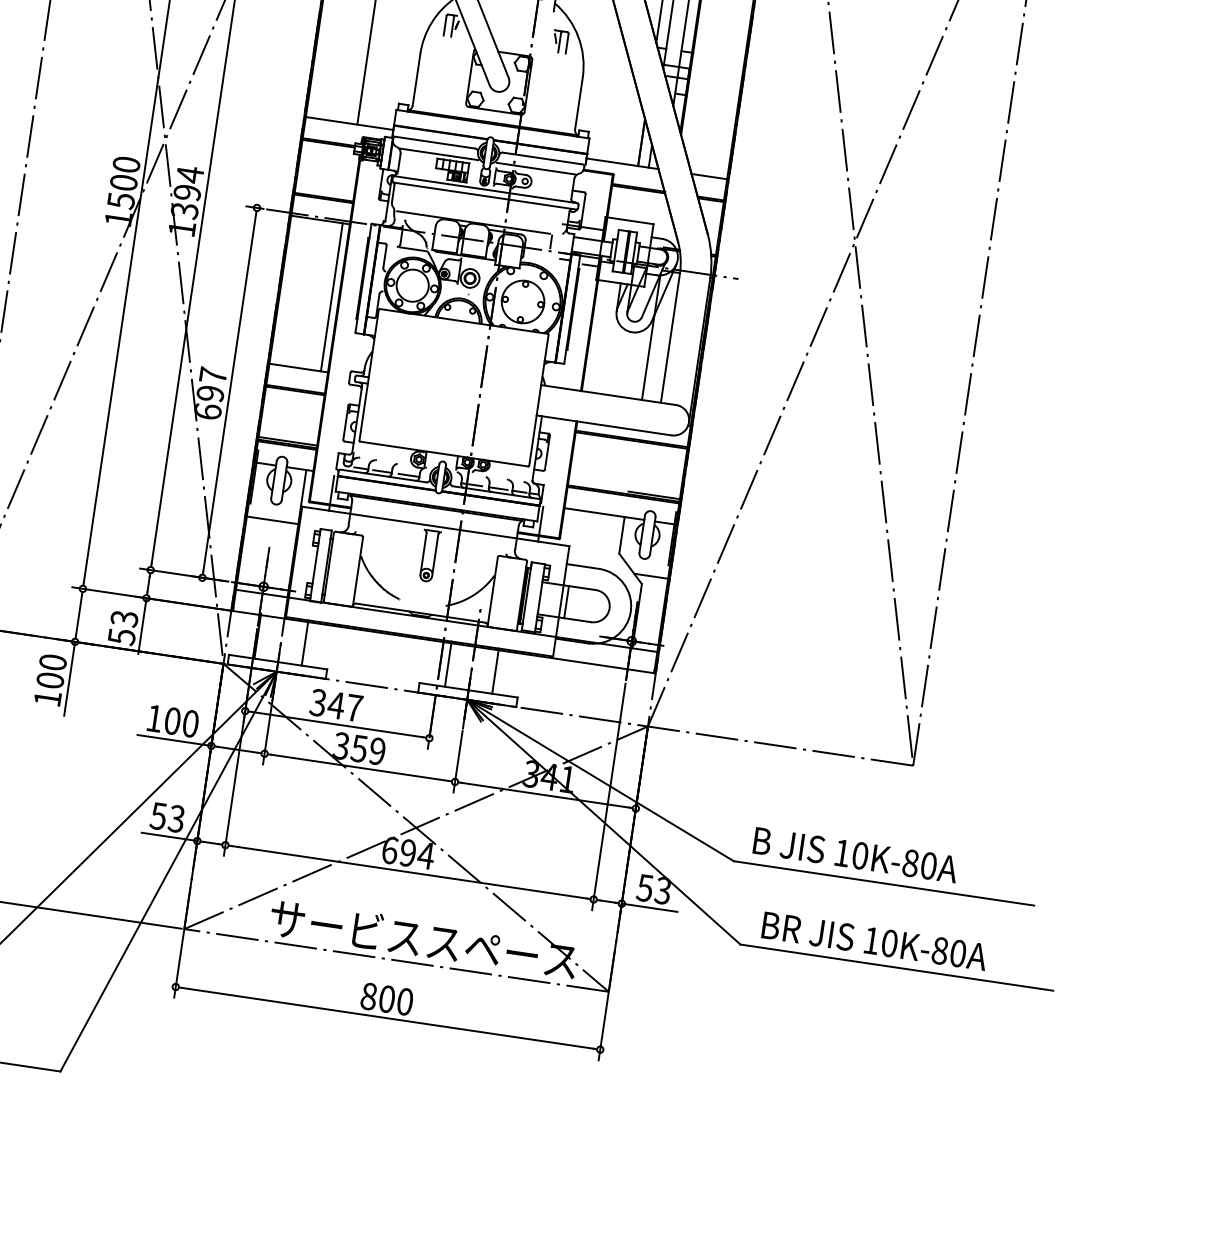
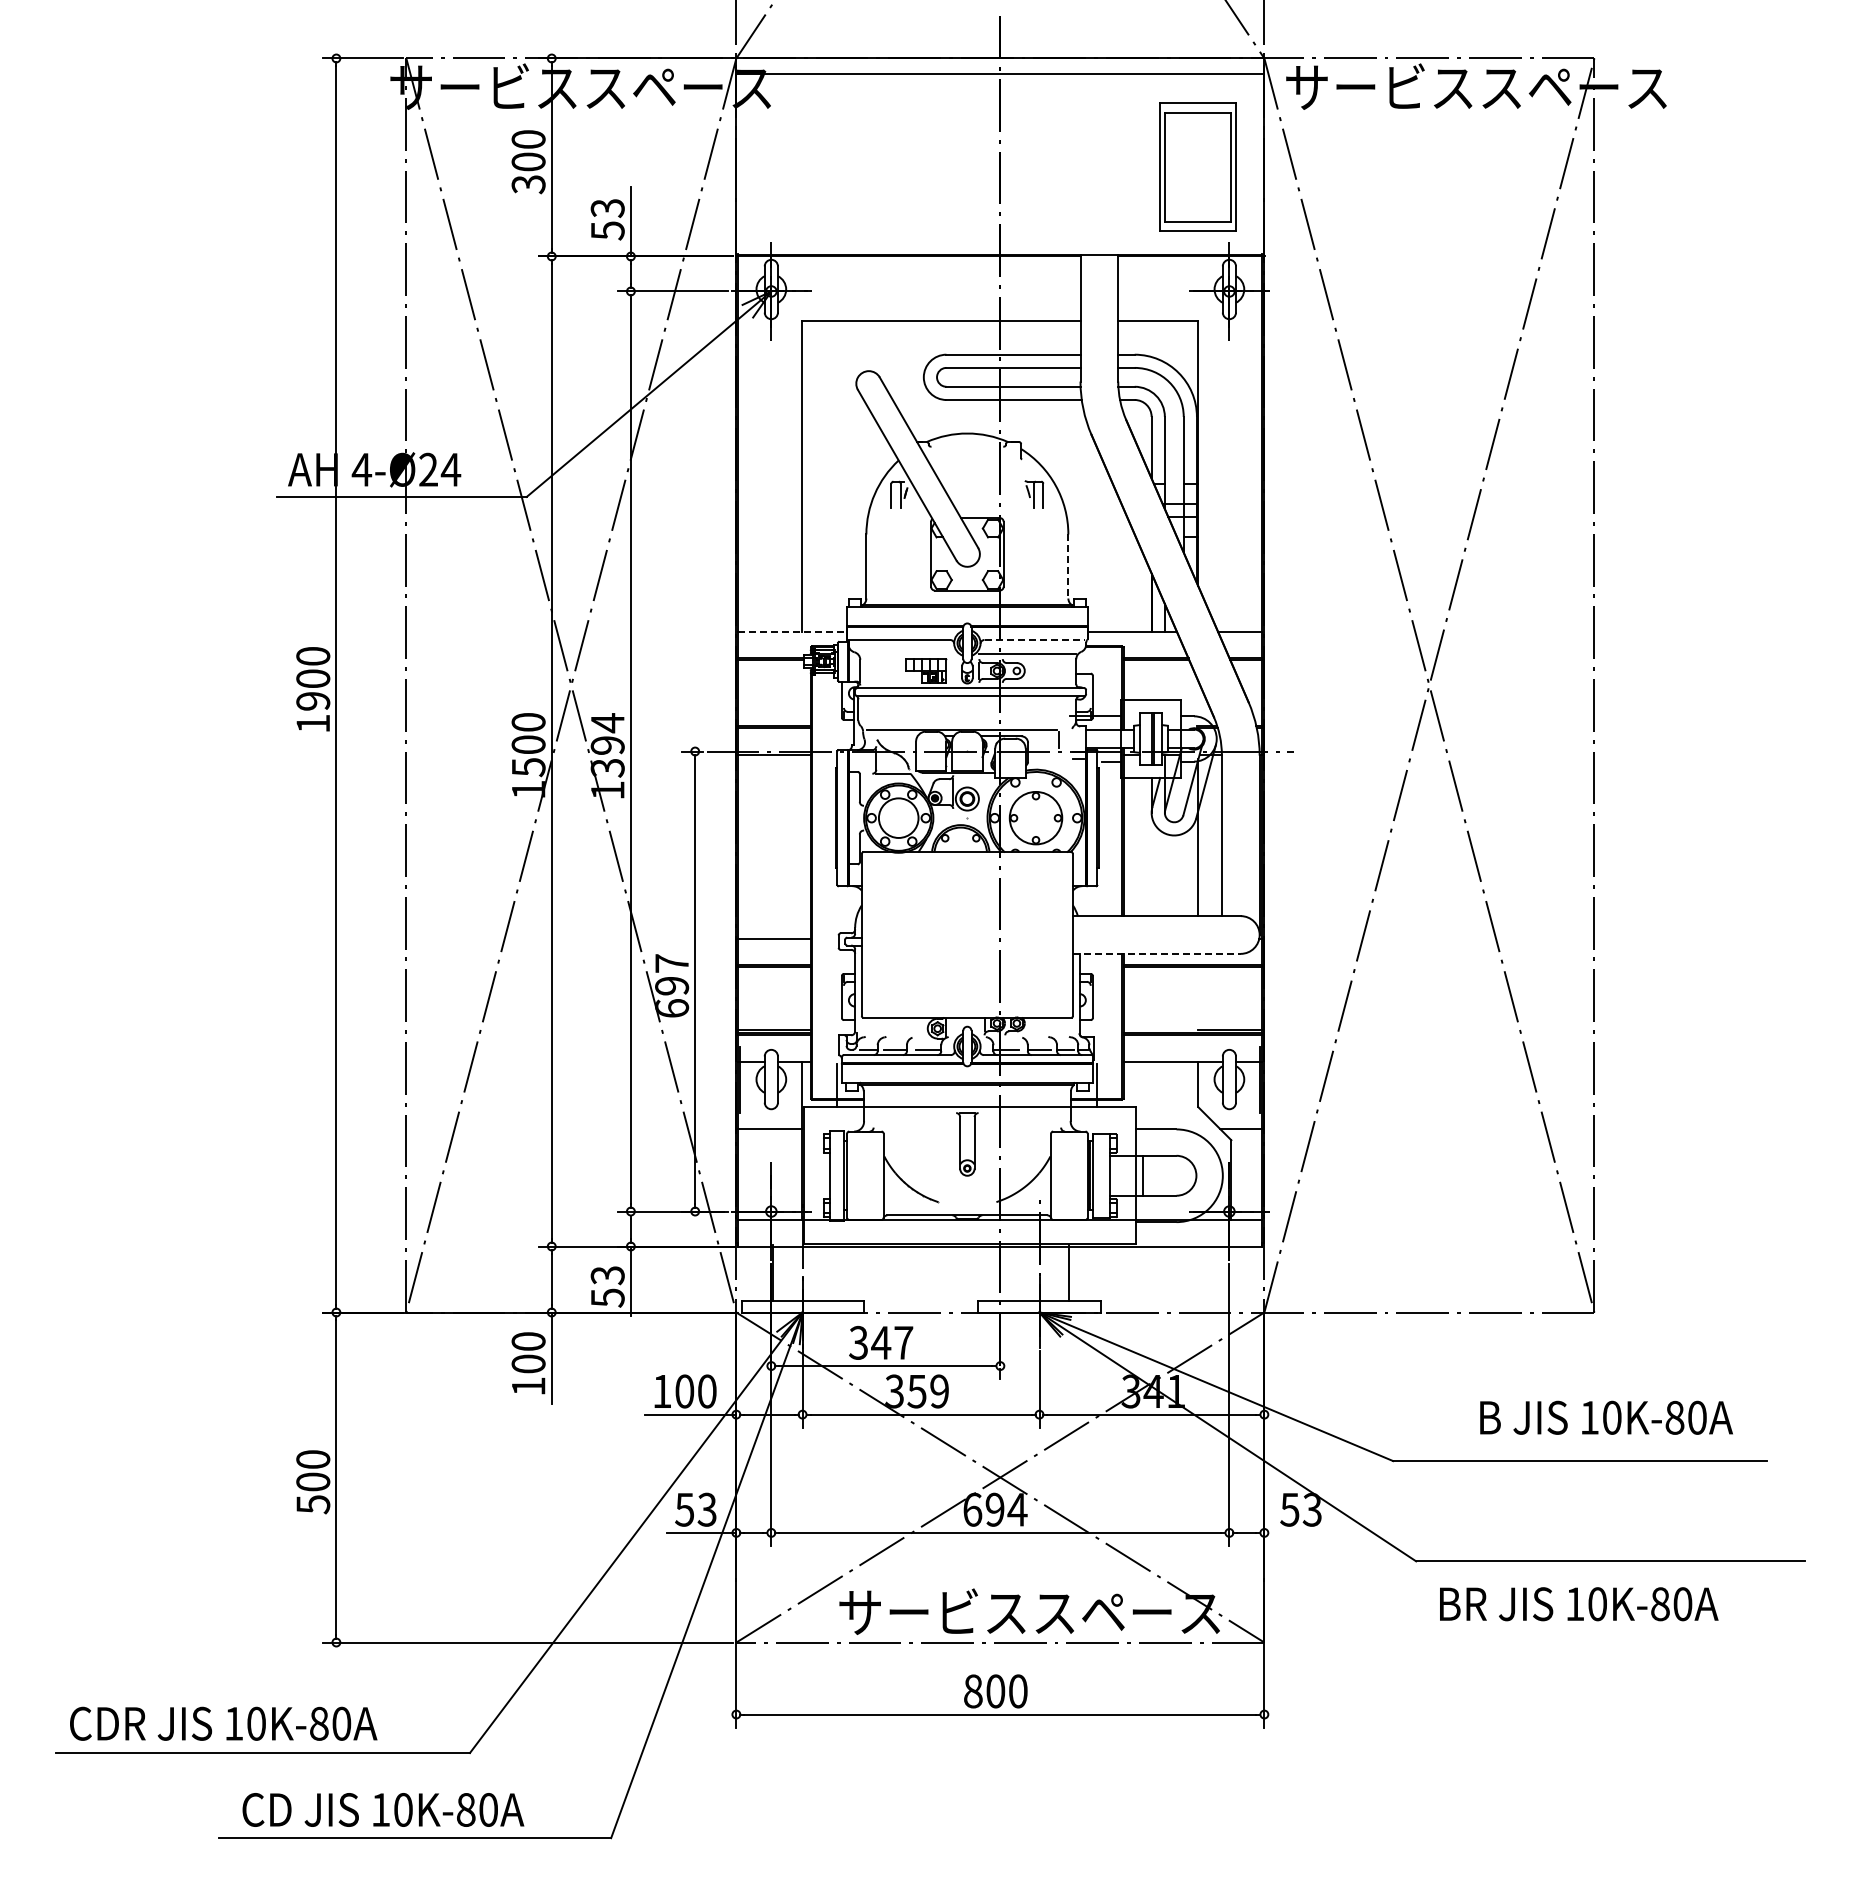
line: (578, 104) -> (1068, 567), solid -> dashed
line: (350, 123) -> (793, 632), solid -> dashed
line: (439, 154) -> (907, 653), removed
line: (543, 158) -> (1035, 639), solid -> dashed
line: (331, 297) -> (802, 846), removed
line: (603, 425) -> (1156, 953), solid -> dashed
line: (304, 642) -> (831, 1272), removed
line: (448, 664) -> (1010, 1272), removed
text: (855, 854) -> (1606, 1417), moved
line: (649, 907) -> (1298, 1532), removed
text: (875, 941) -> (1579, 1604), moved

